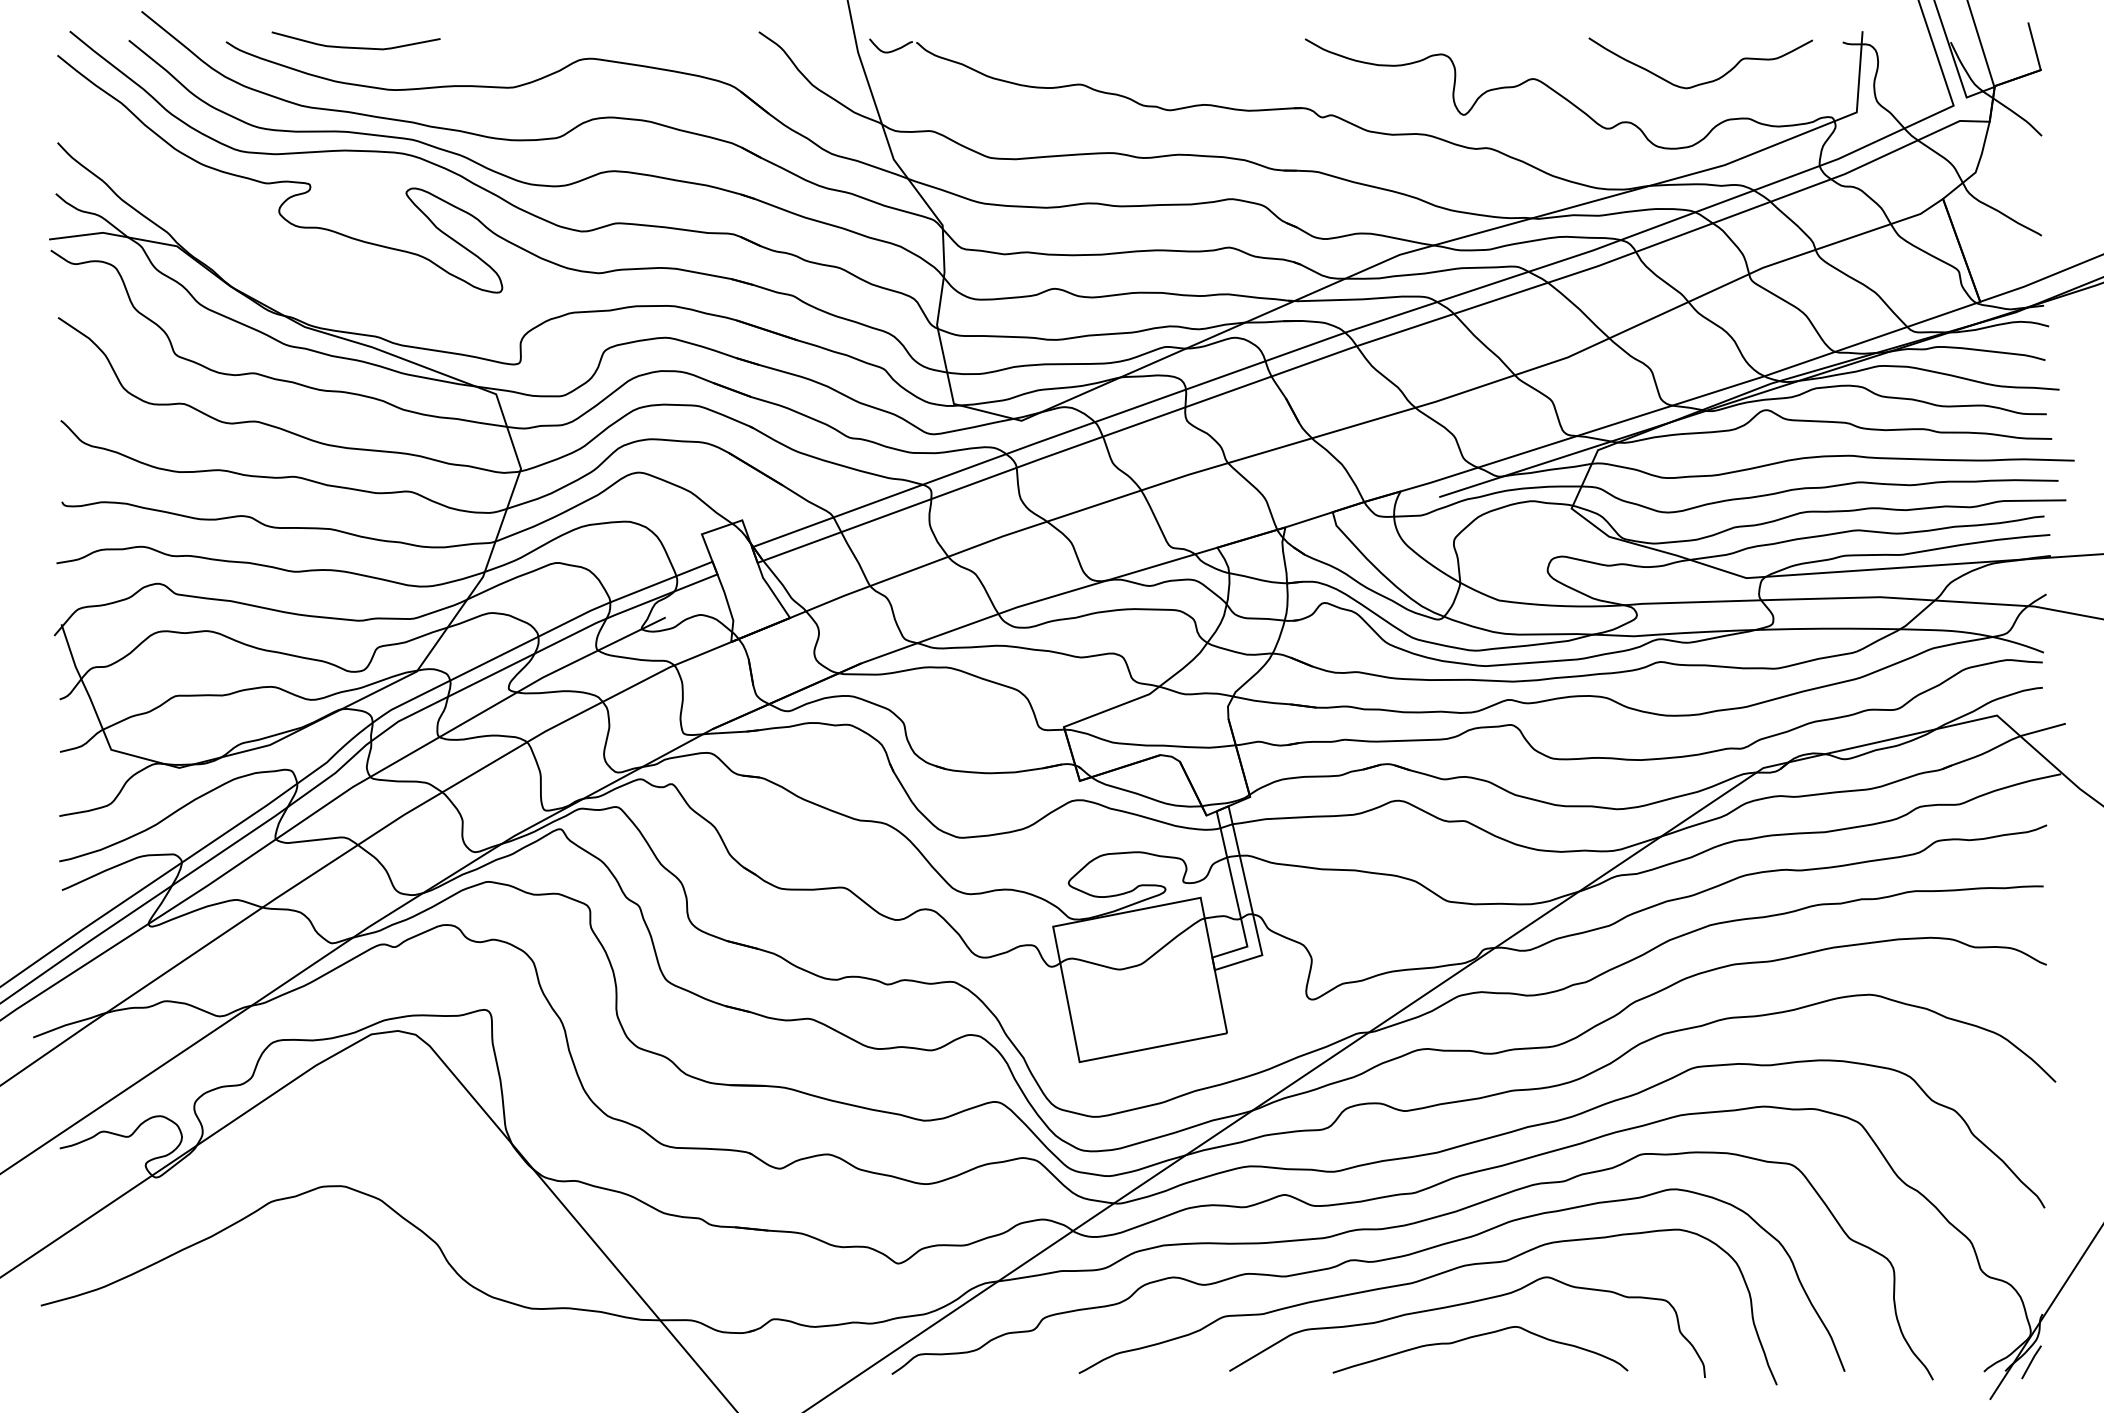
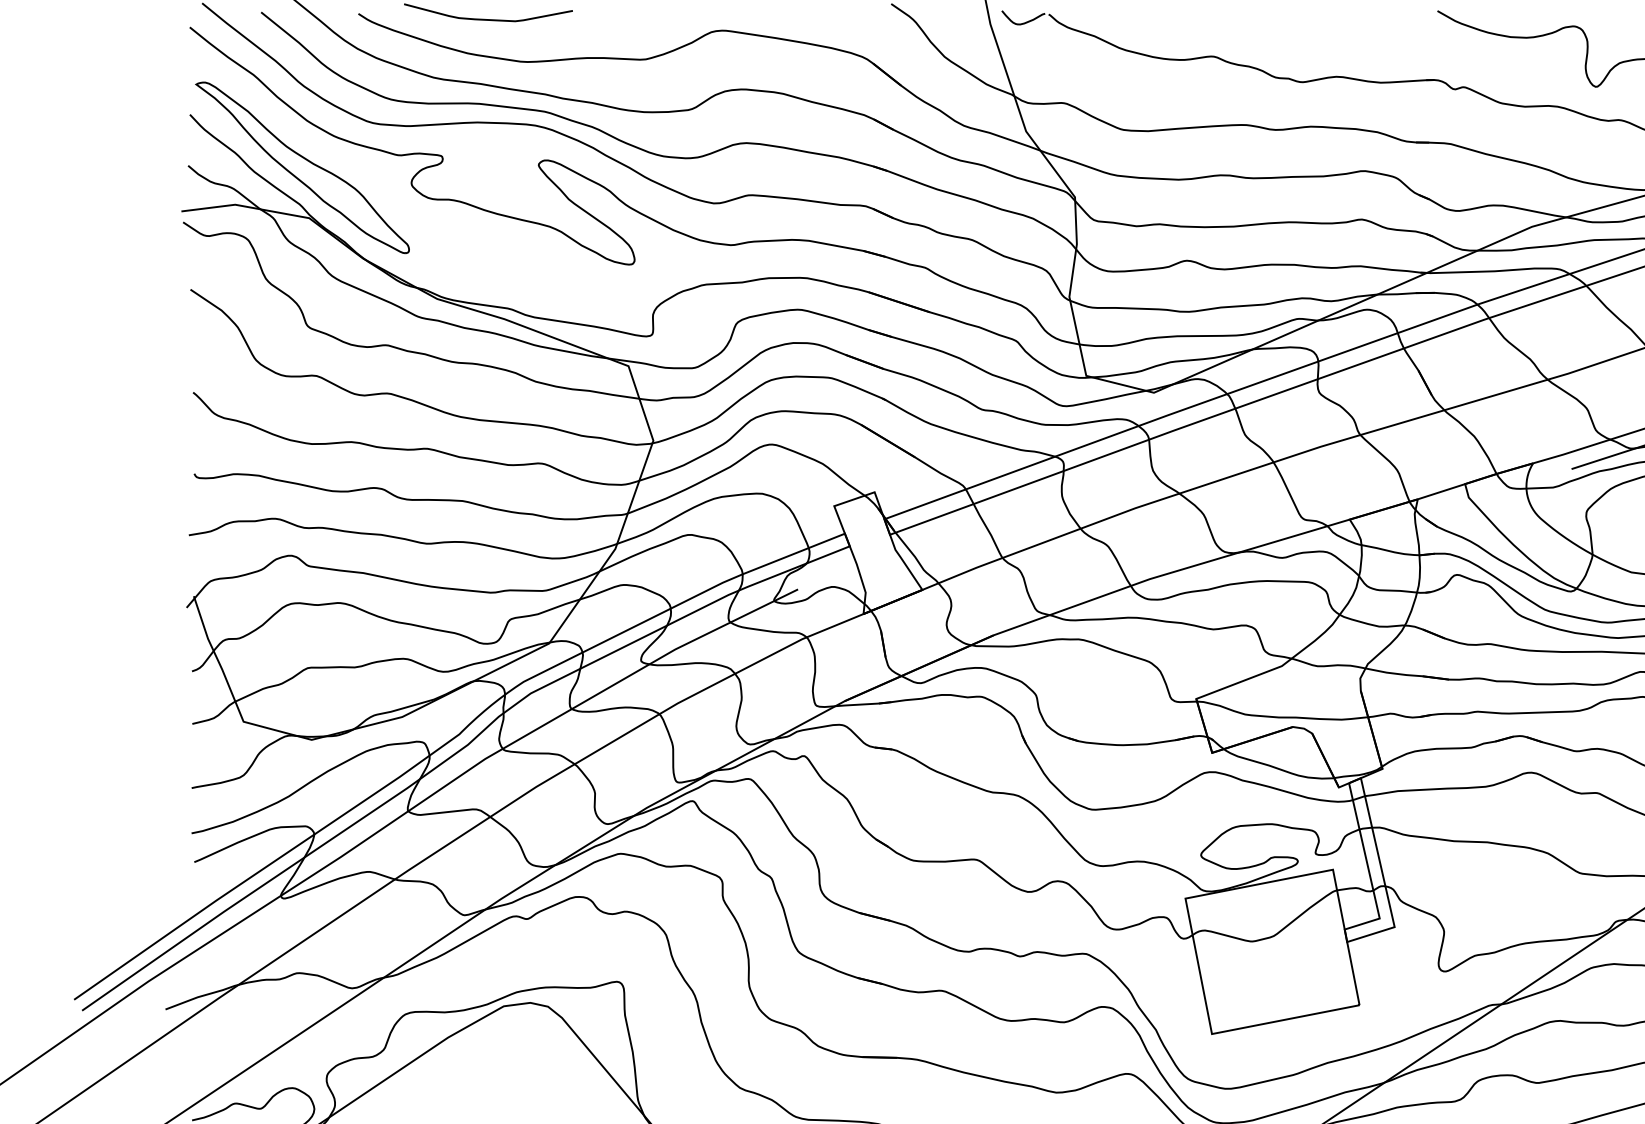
part: (169, 195) -> (301, 167), added

